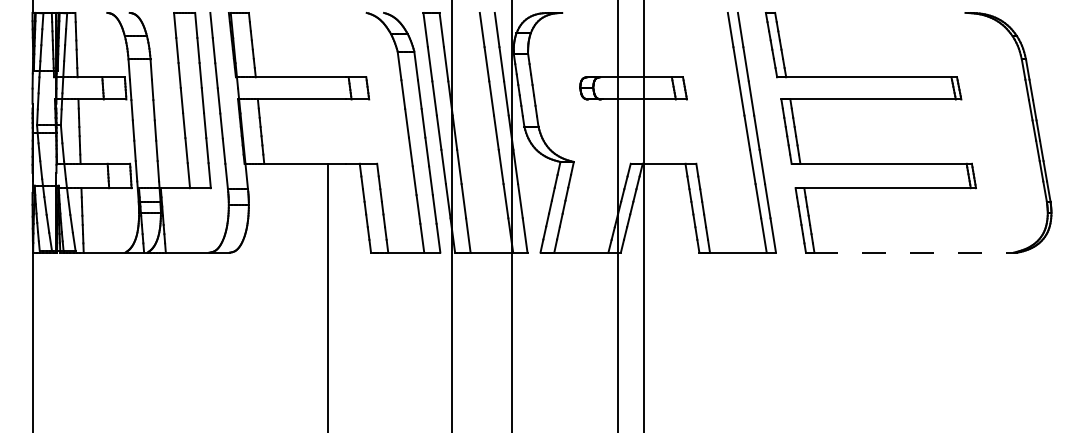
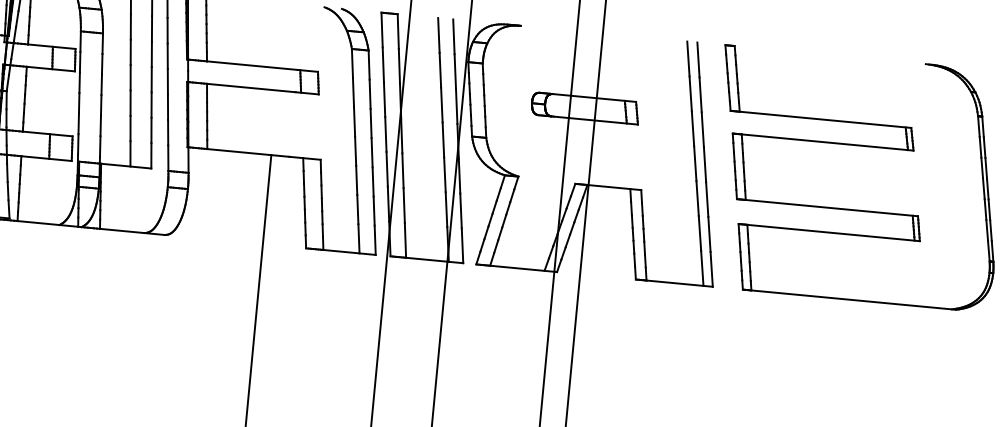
line: (916, 252) -> (853, 300), dashed -> solid

